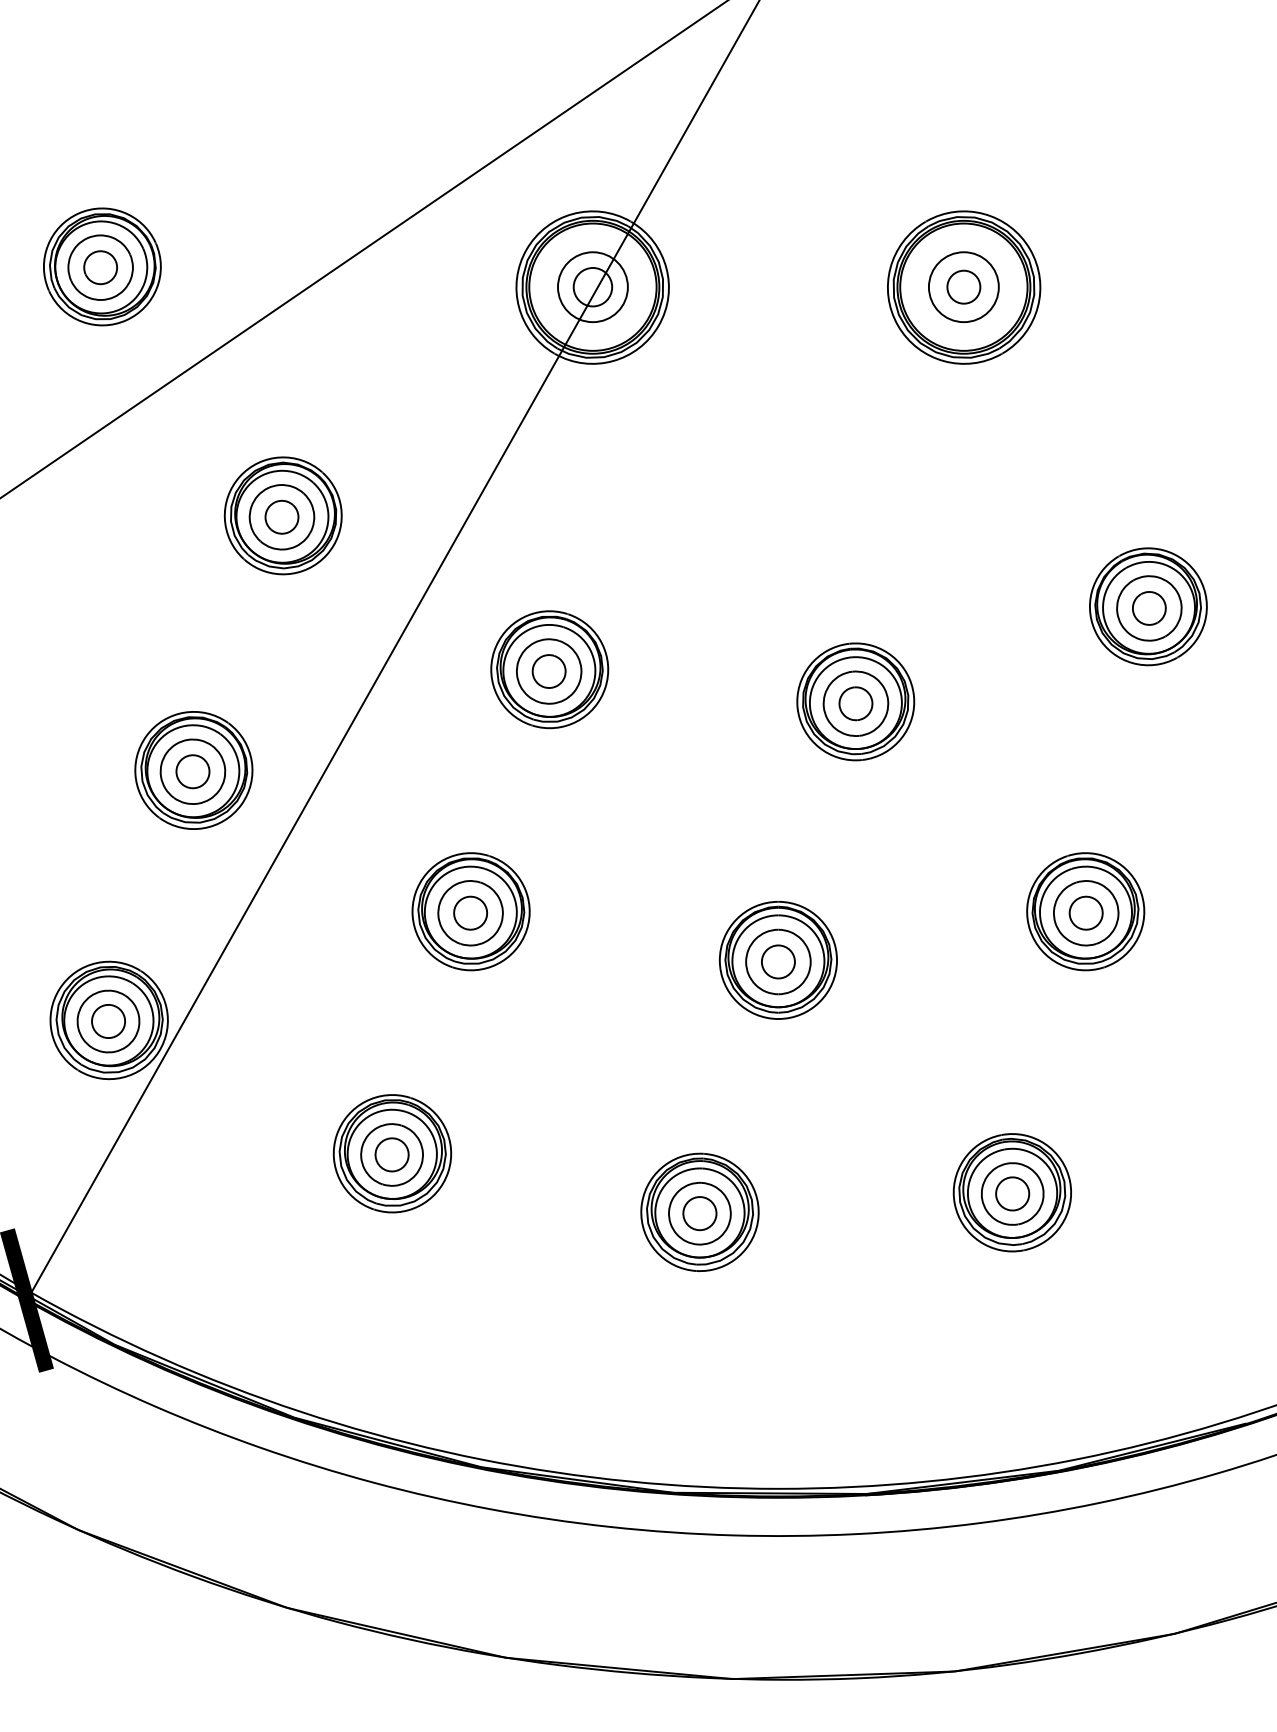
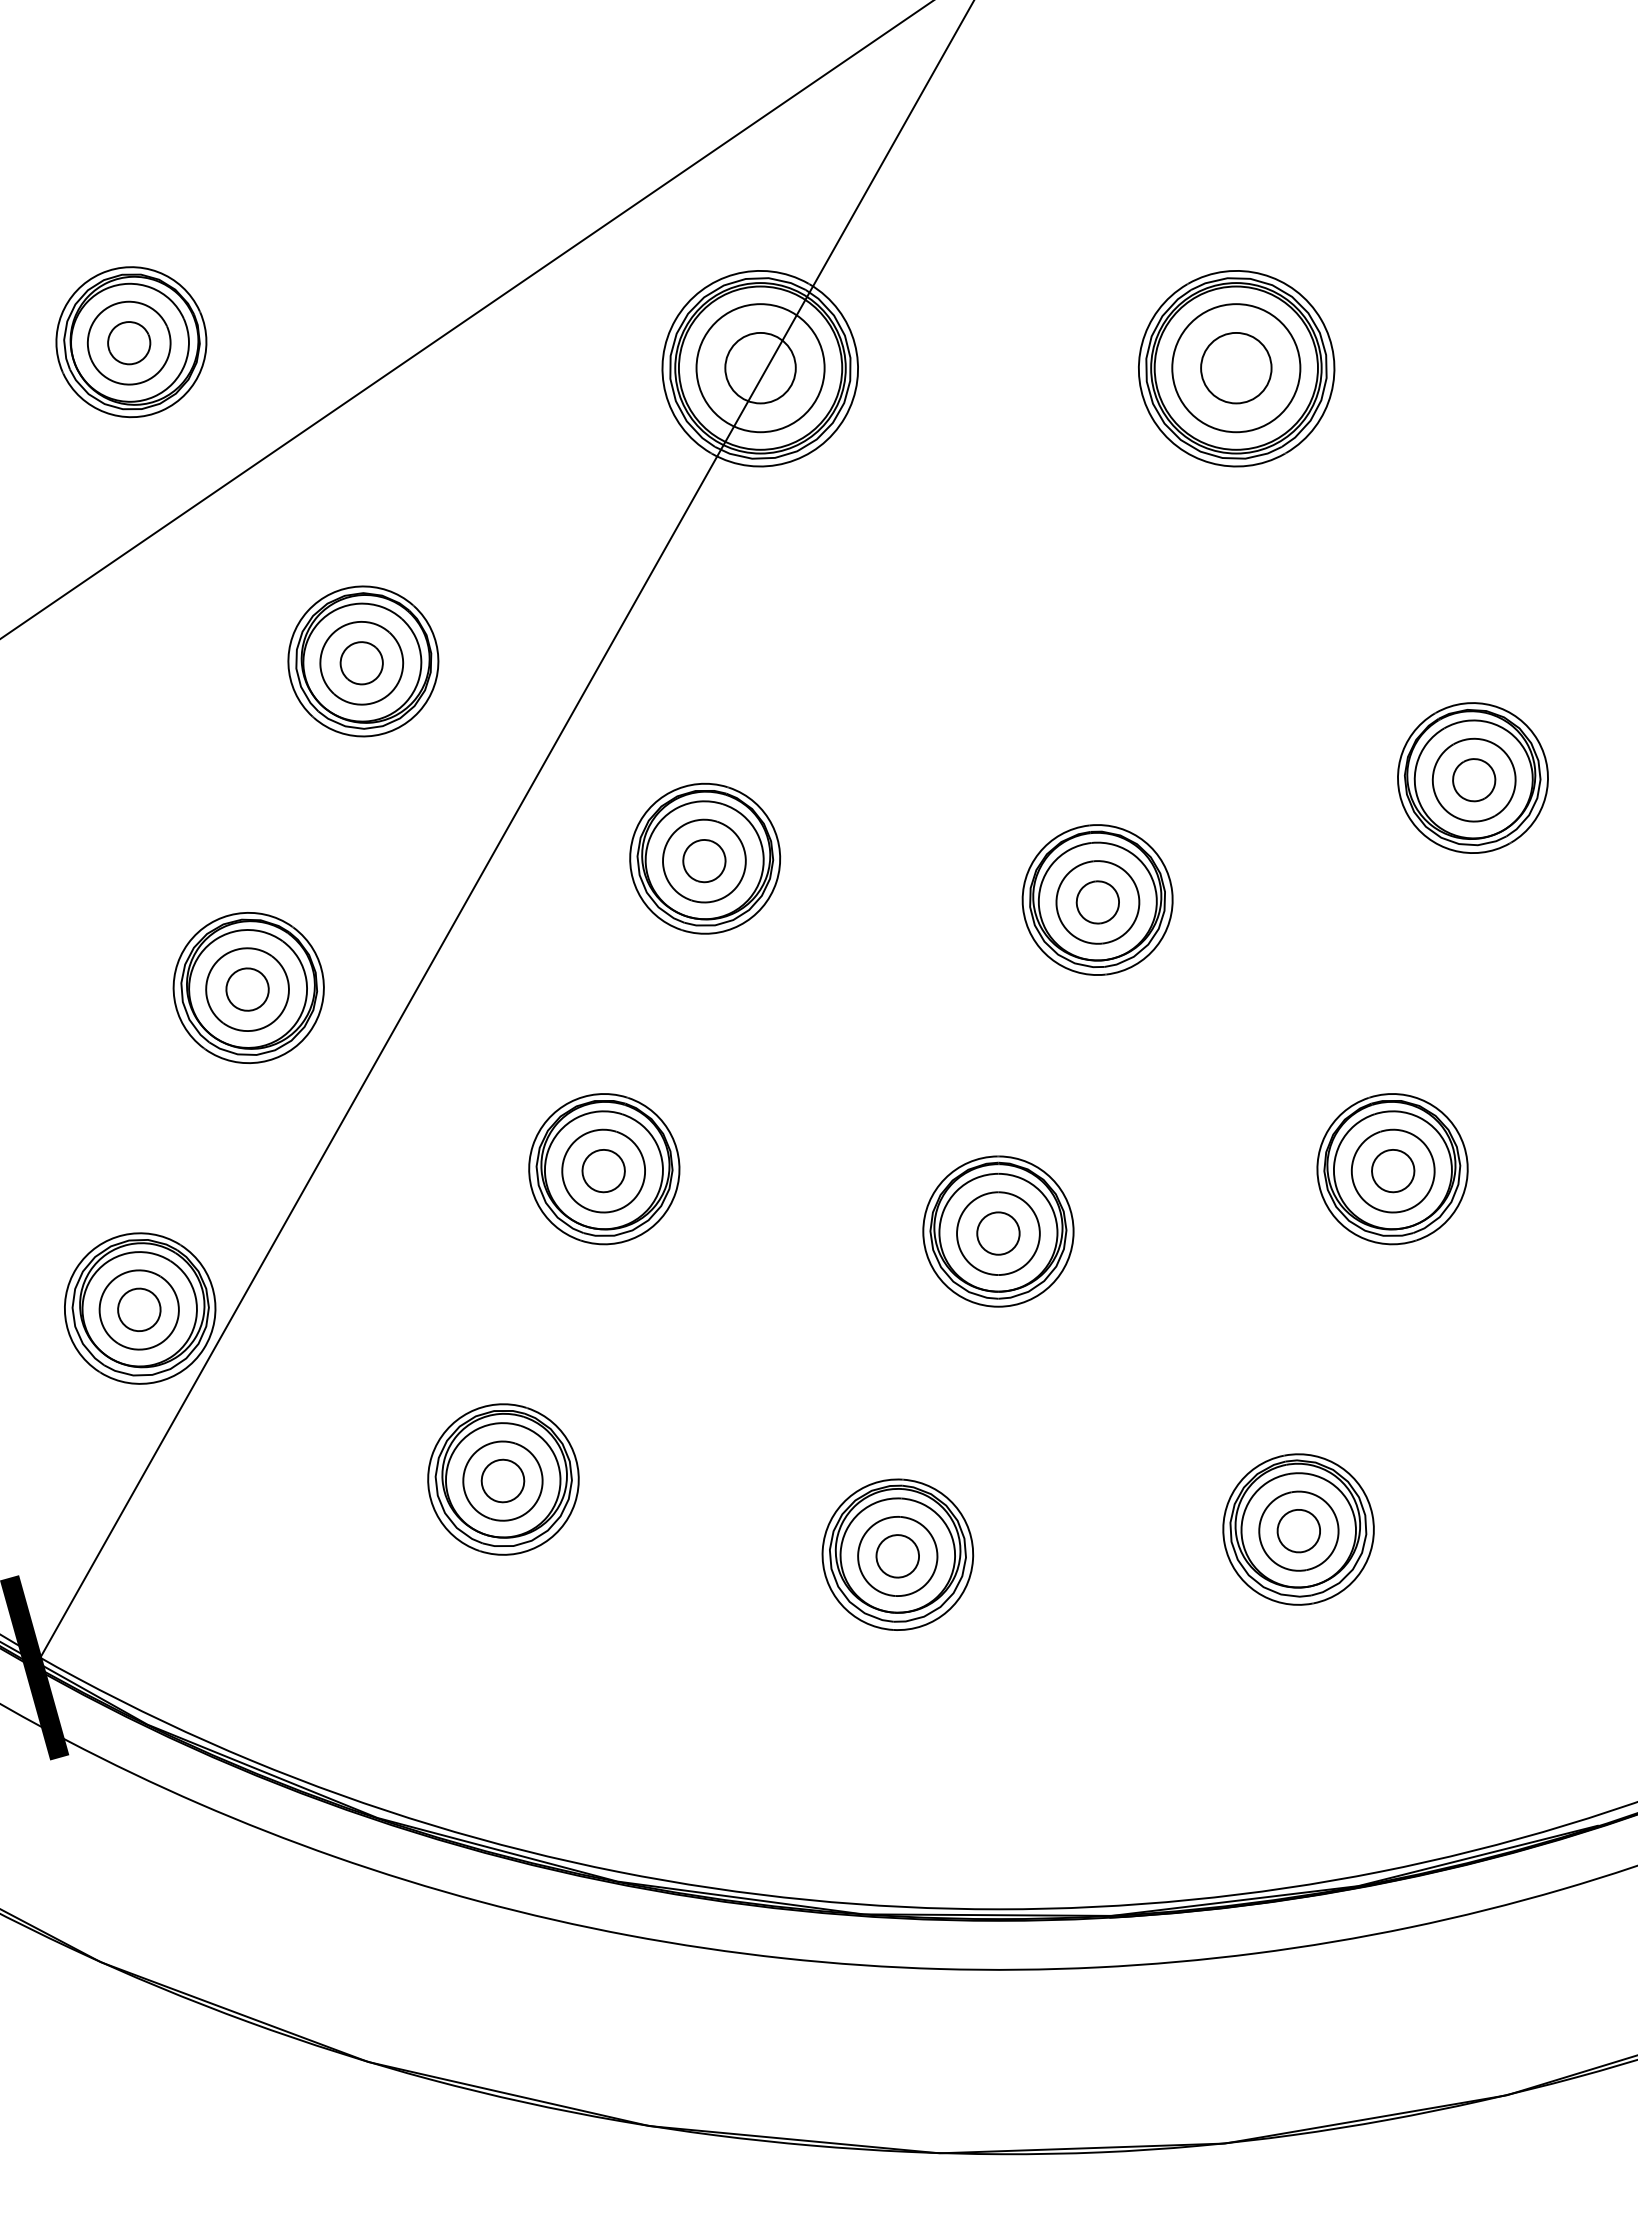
circle: (592, 286) -> (760, 367), size x1.43
circle: (964, 286) -> (1236, 367), size x1.67
circle: (592, 287) -> (760, 368), size x1.43
circle: (964, 287) -> (1236, 368), size x1.43

